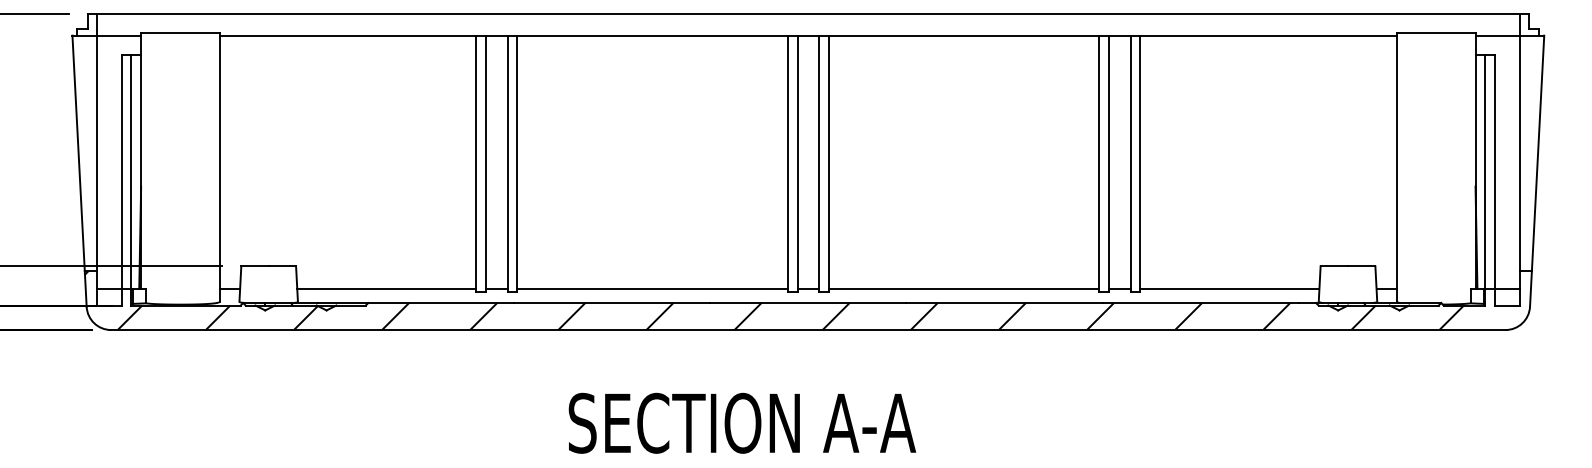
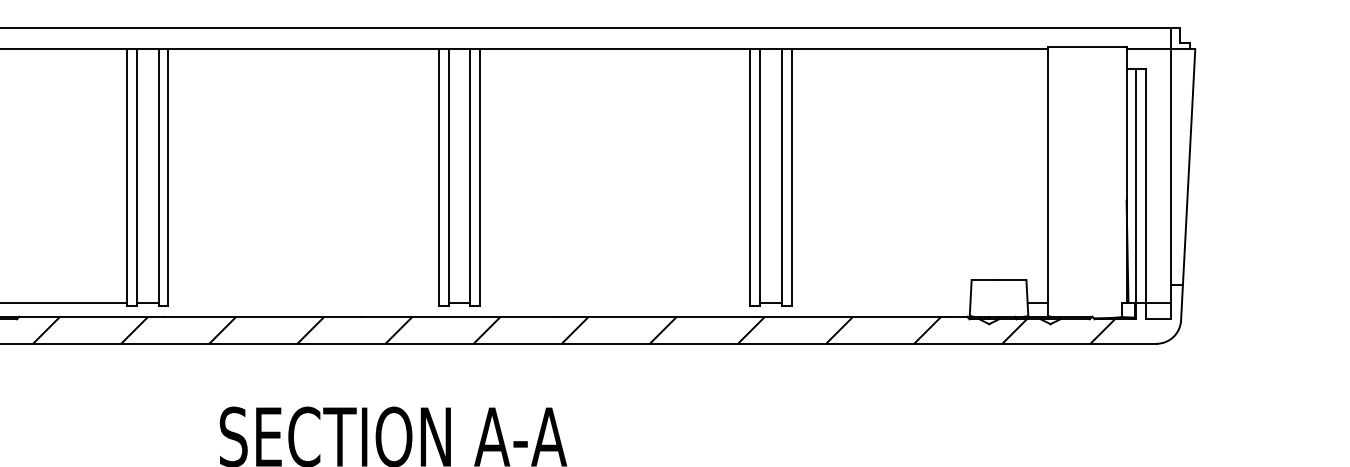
line: (652, 288) -> (303, 302), removed
line: (963, 288) -> (614, 302), removed
line: (1229, 288) -> (880, 302), removed

